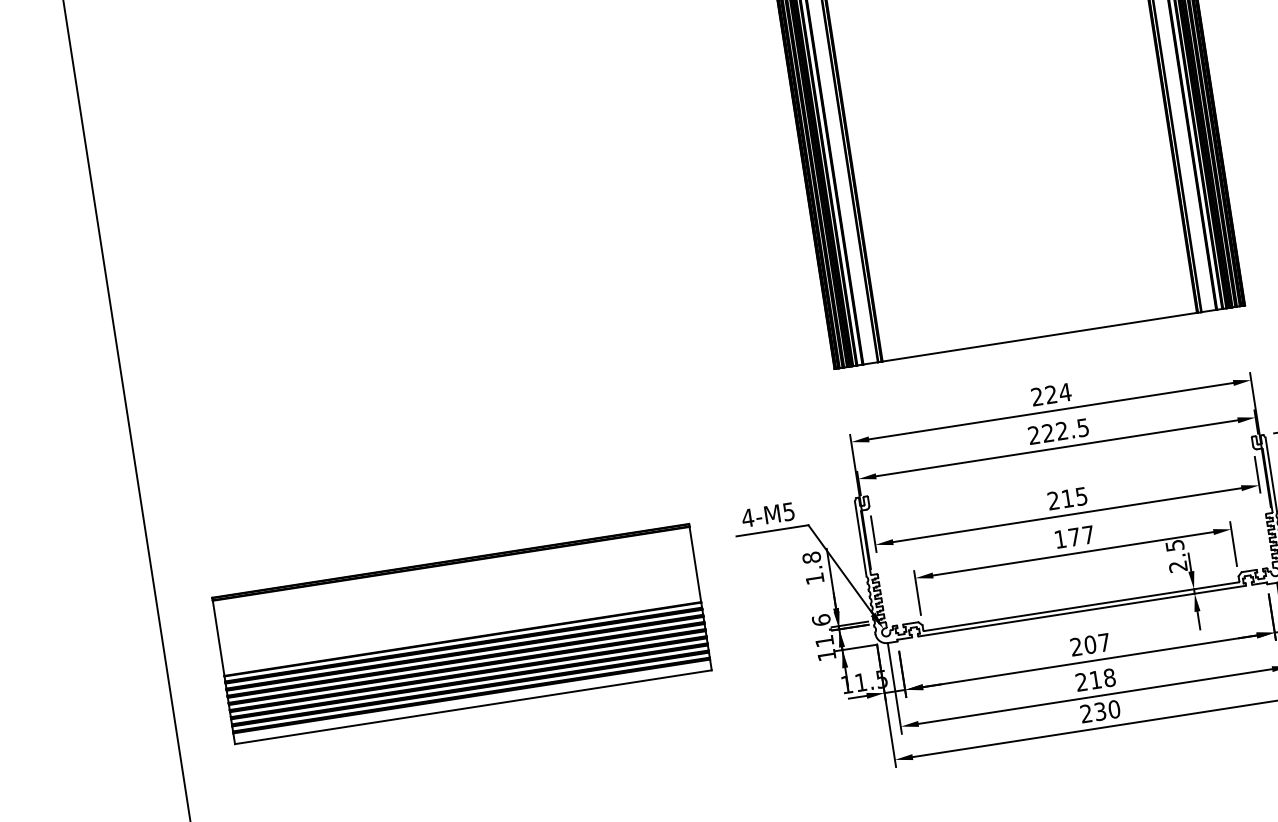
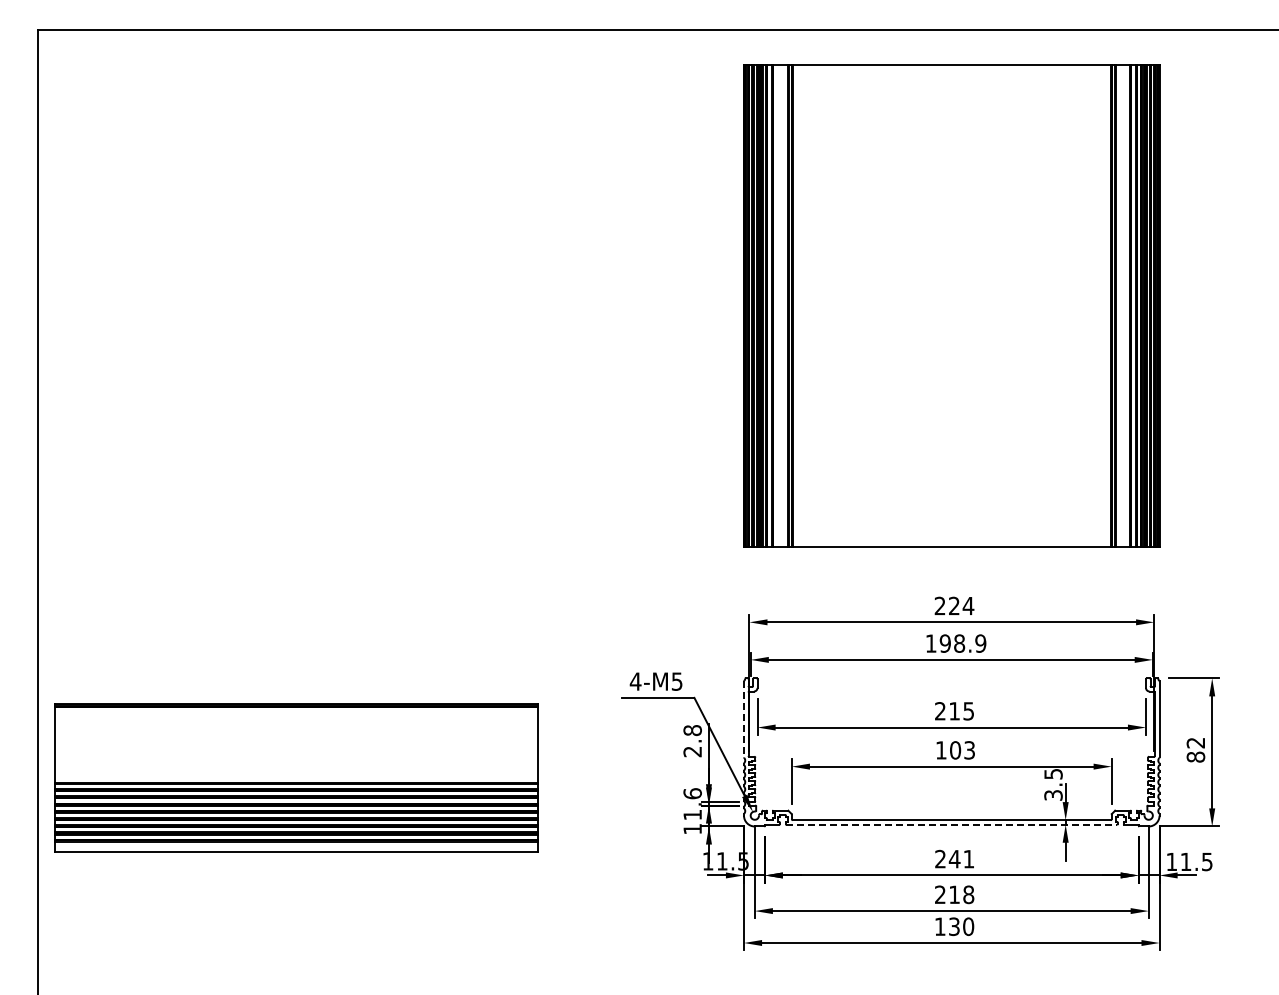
text: (1058, 431) -> (955, 643), 222.5 -> 198.9
text: (1081, 536) -> (962, 750), 177 -> 103
line: (860, 539) -> (743, 719), solid -> dashed
text: (1178, 566) -> (1053, 795), 2.5 -> 3.5
text: (814, 578) -> (692, 751), 1.8 -> 2.8
line: (1082, 610) -> (952, 824), solid -> dashed
part: (461, 633) -> (296, 777), moved
text: (1096, 643) -> (961, 858), 207 -> 241
text: (1085, 713) -> (939, 926), 230 -> 130

